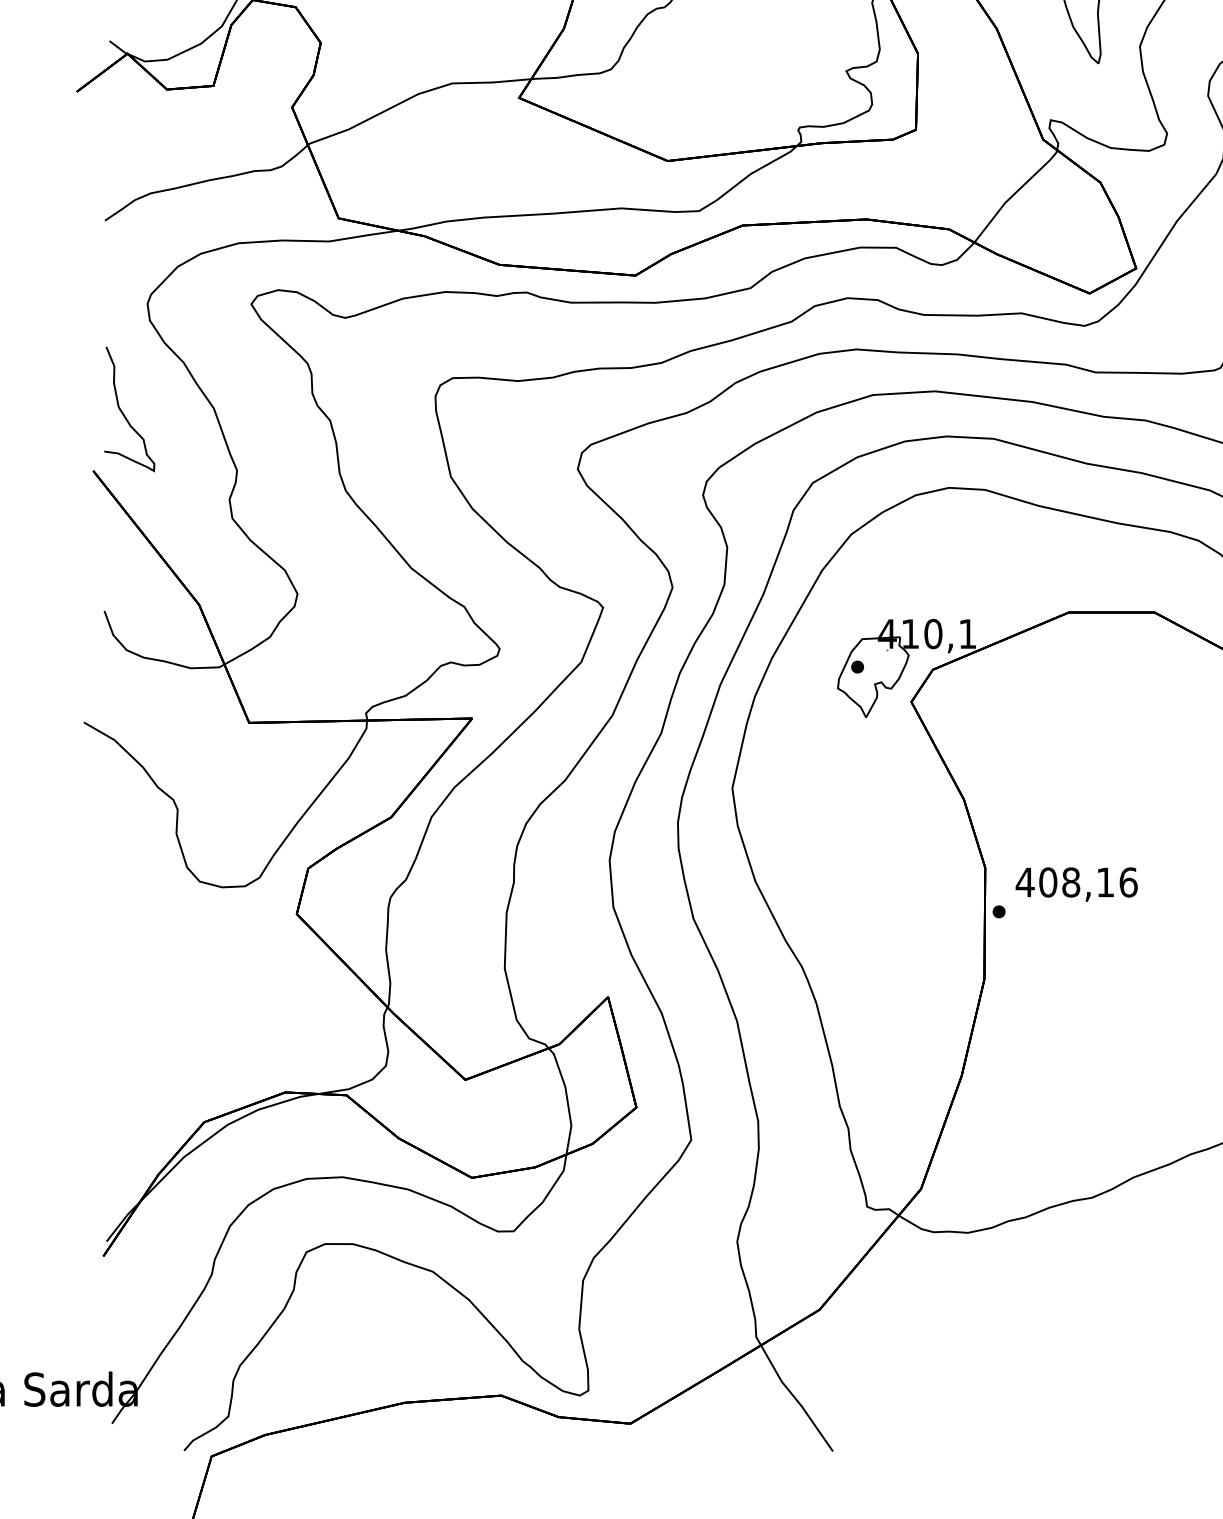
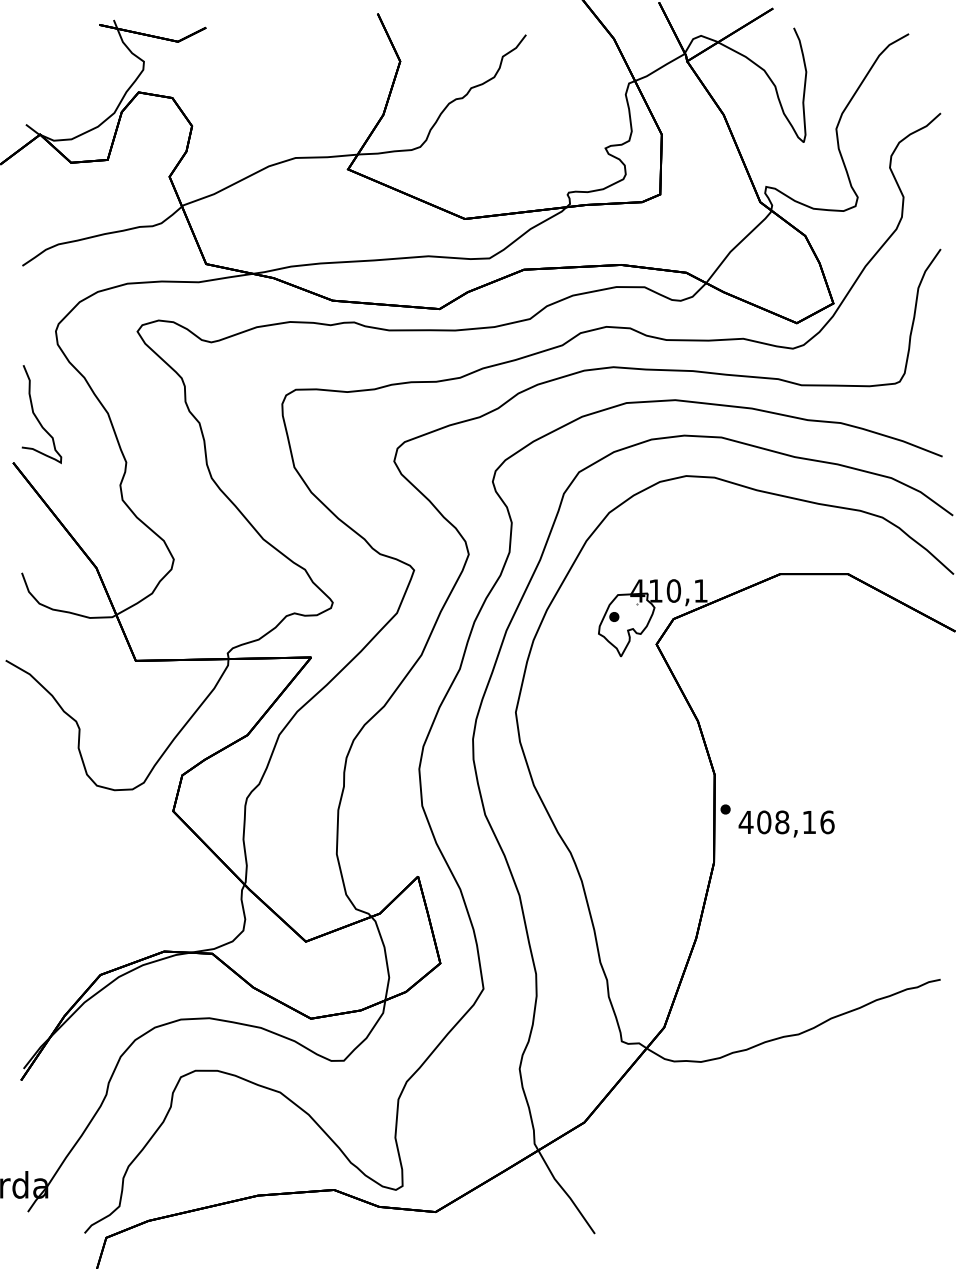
text: (1076, 883) -> (786, 823), moved

